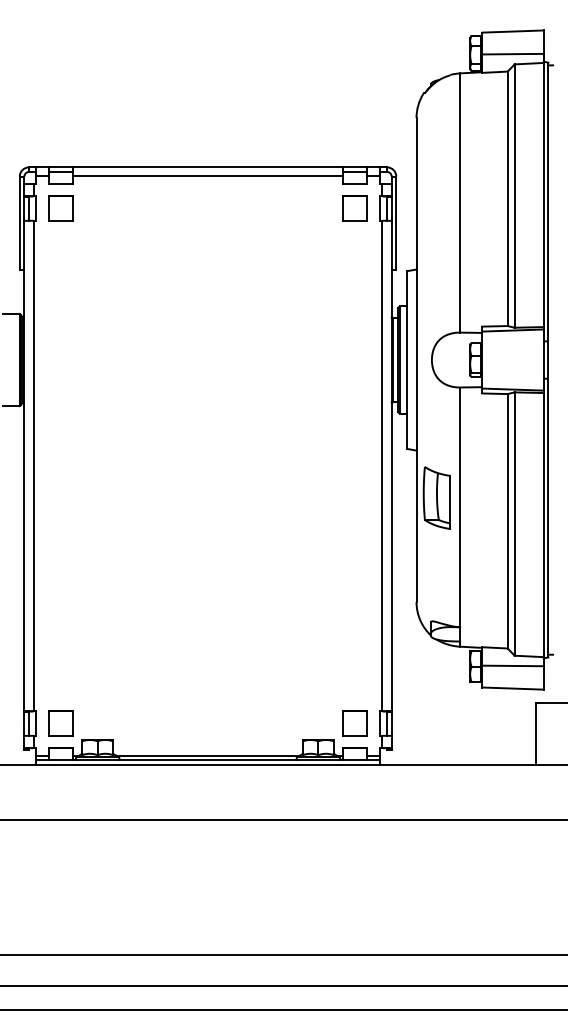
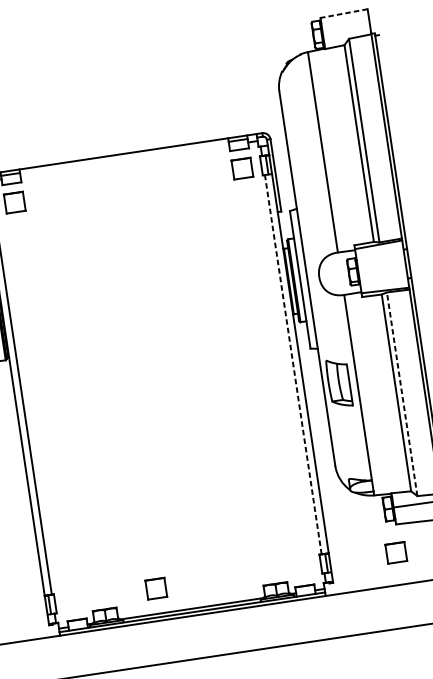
line: (513, 31) -> (344, 13), solid -> dashed
line: (512, 53) -> (346, 30), removed
line: (207, 176) -> (124, 161), removed
line: (382, 465) -> (293, 364), solid -> dashed
line: (514, 524) -> (402, 394), solid -> dashed
part: (60, 723) -> (156, 588), moved
part: (354, 723) -> (395, 552), moved

